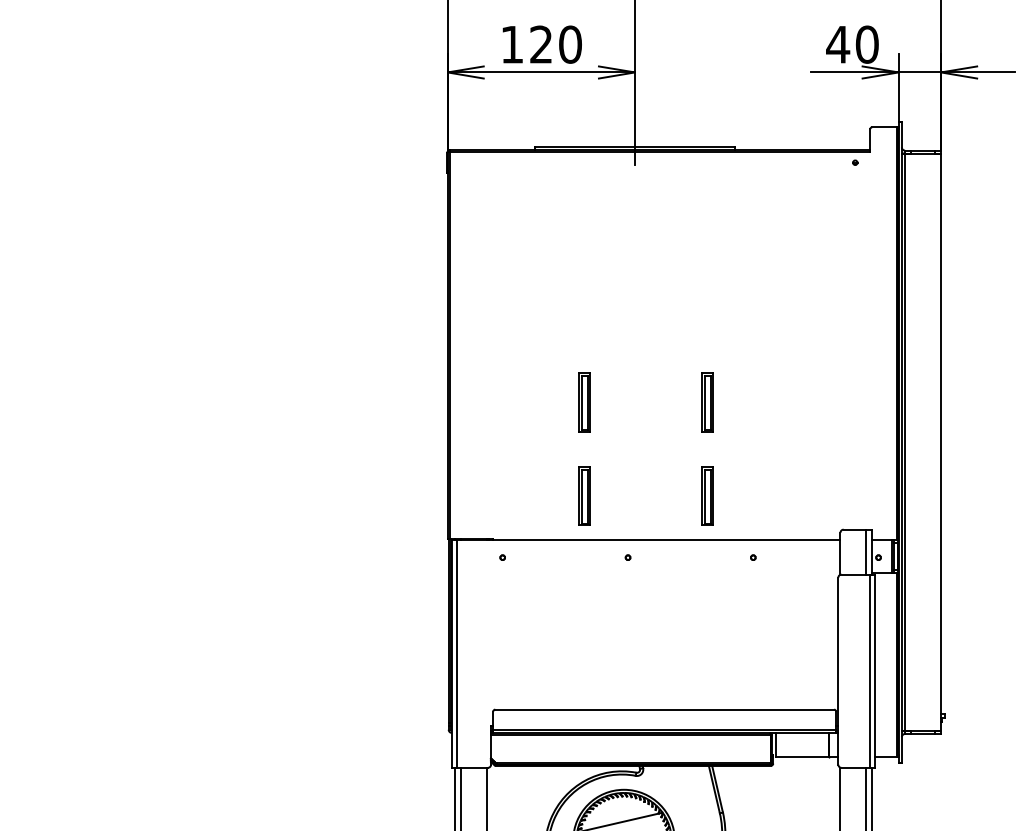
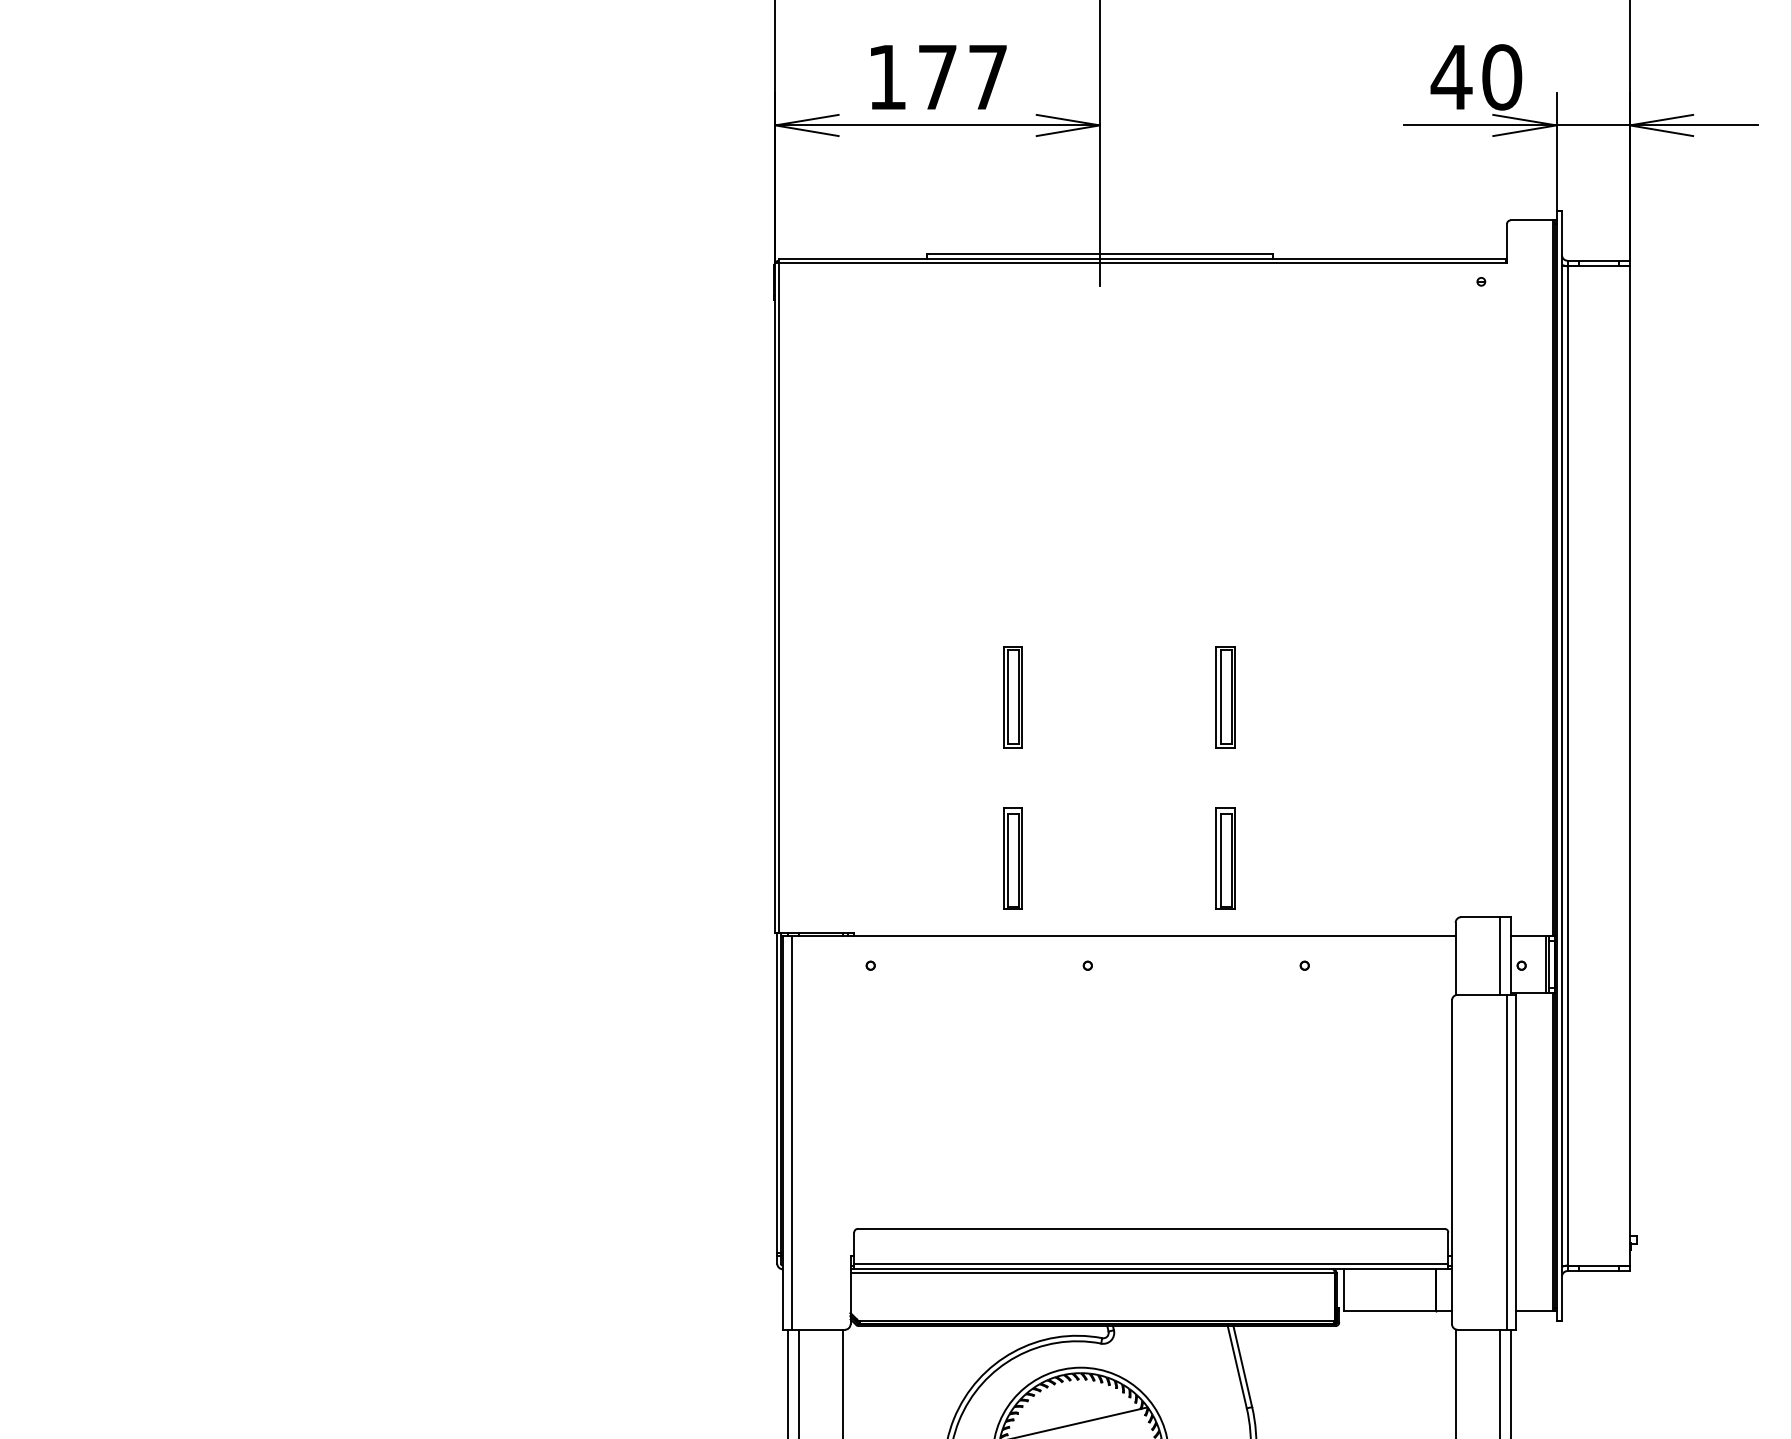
text: (555, 44) -> (962, 77), 120 -> 177

